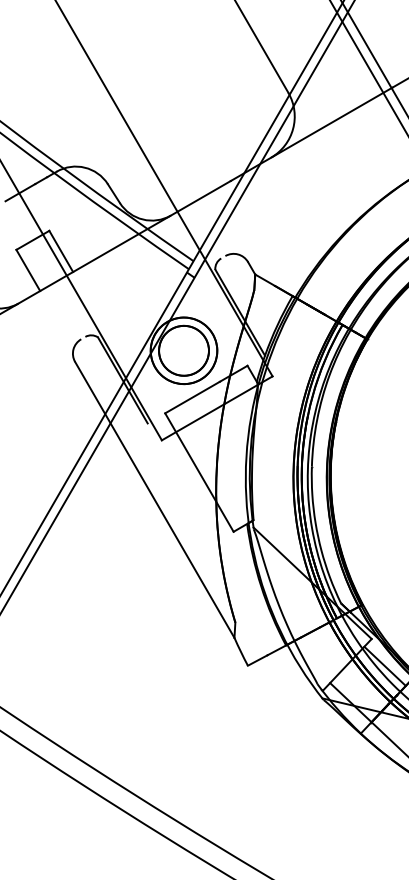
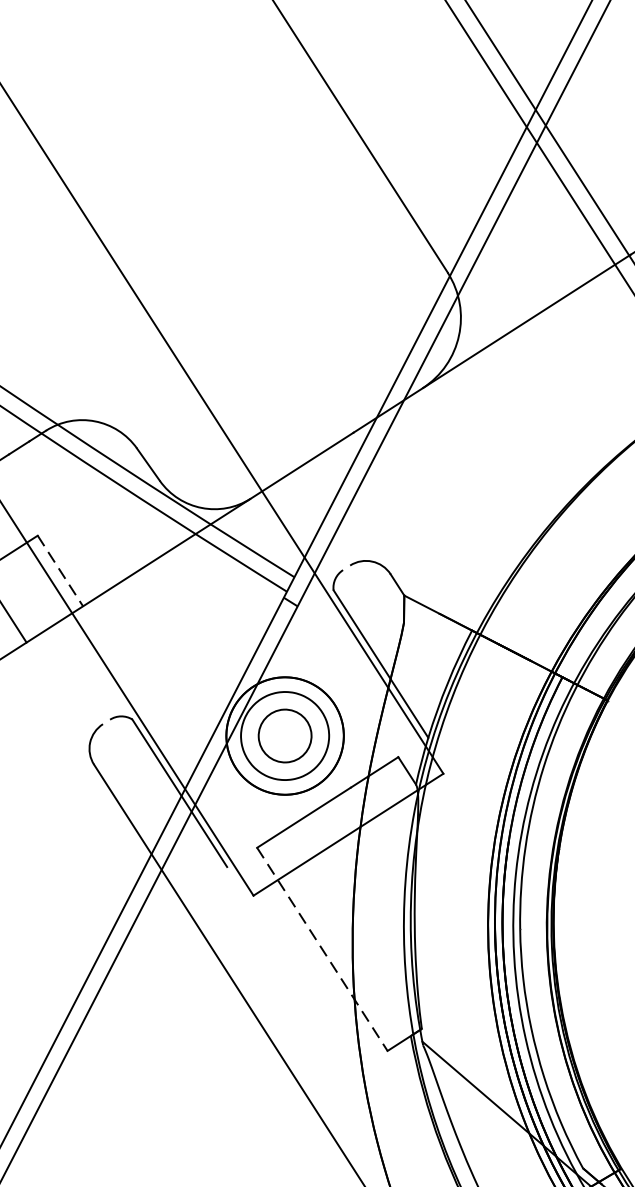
line: (61, 251) -> (60, 571), solid -> dashed
circle: (183, 350) -> (284, 735), size x0.6
line: (199, 473) -> (322, 950), solid -> dashed

